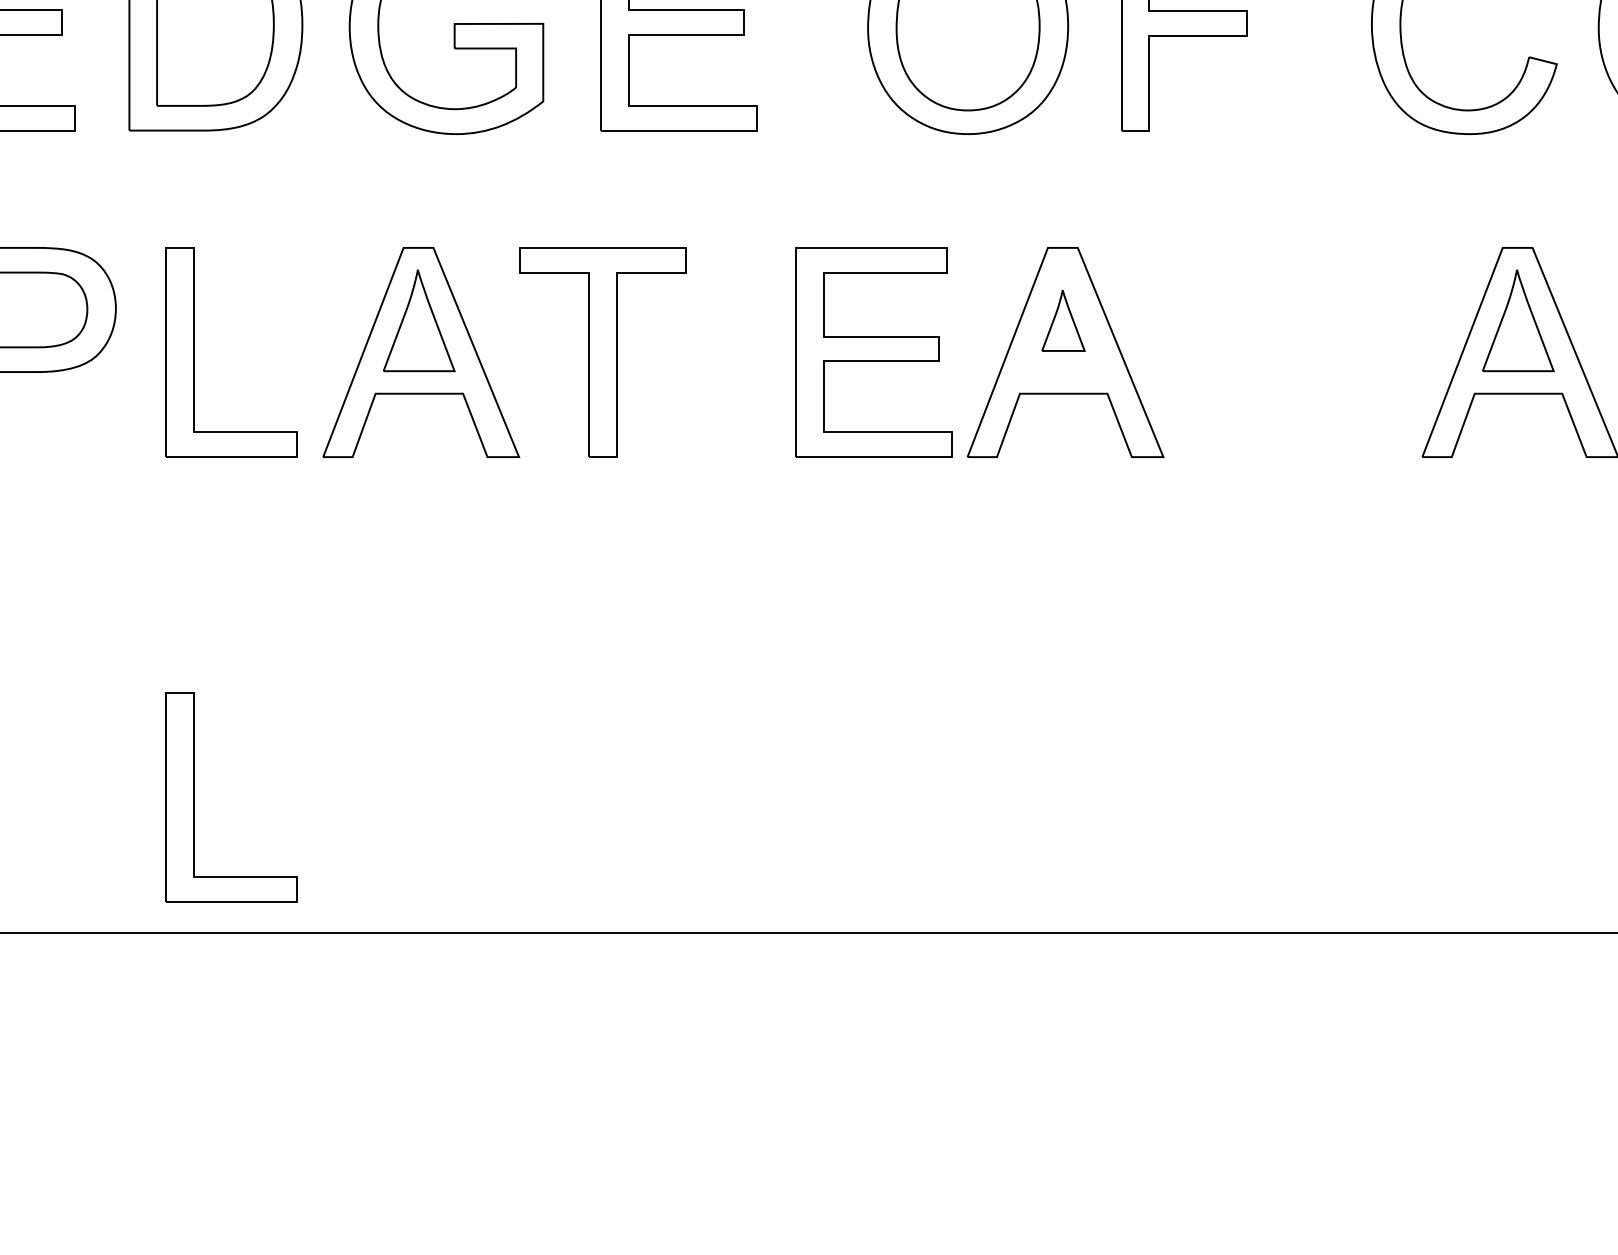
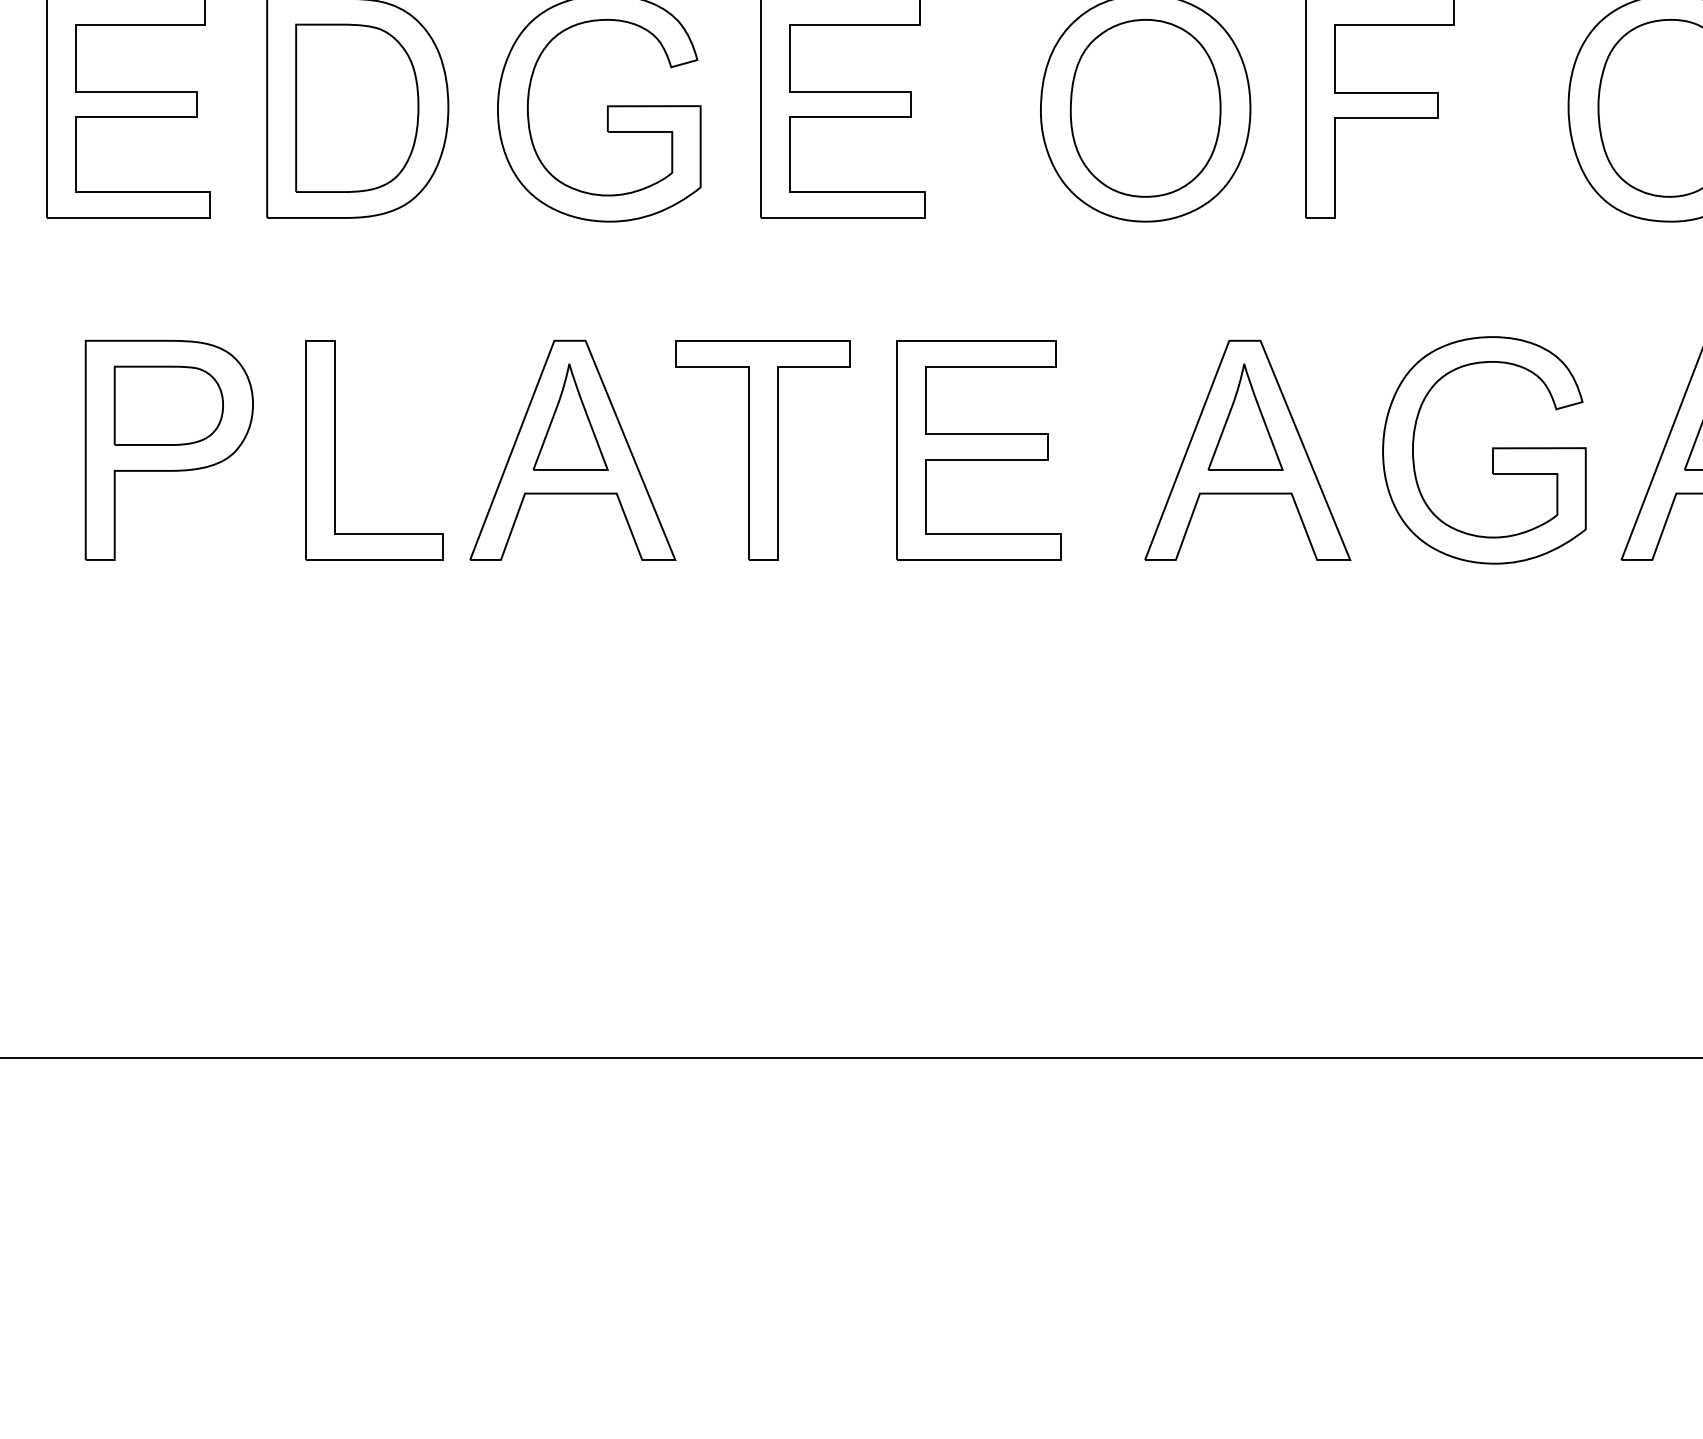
part: (1063, 320) -> (1245, 416), size x1.67
part: (873, 352) -> (978, 450), moved
part: (1299, 352) -> (1492, 450), added
part: (194, 797) -> (335, 916), removed

